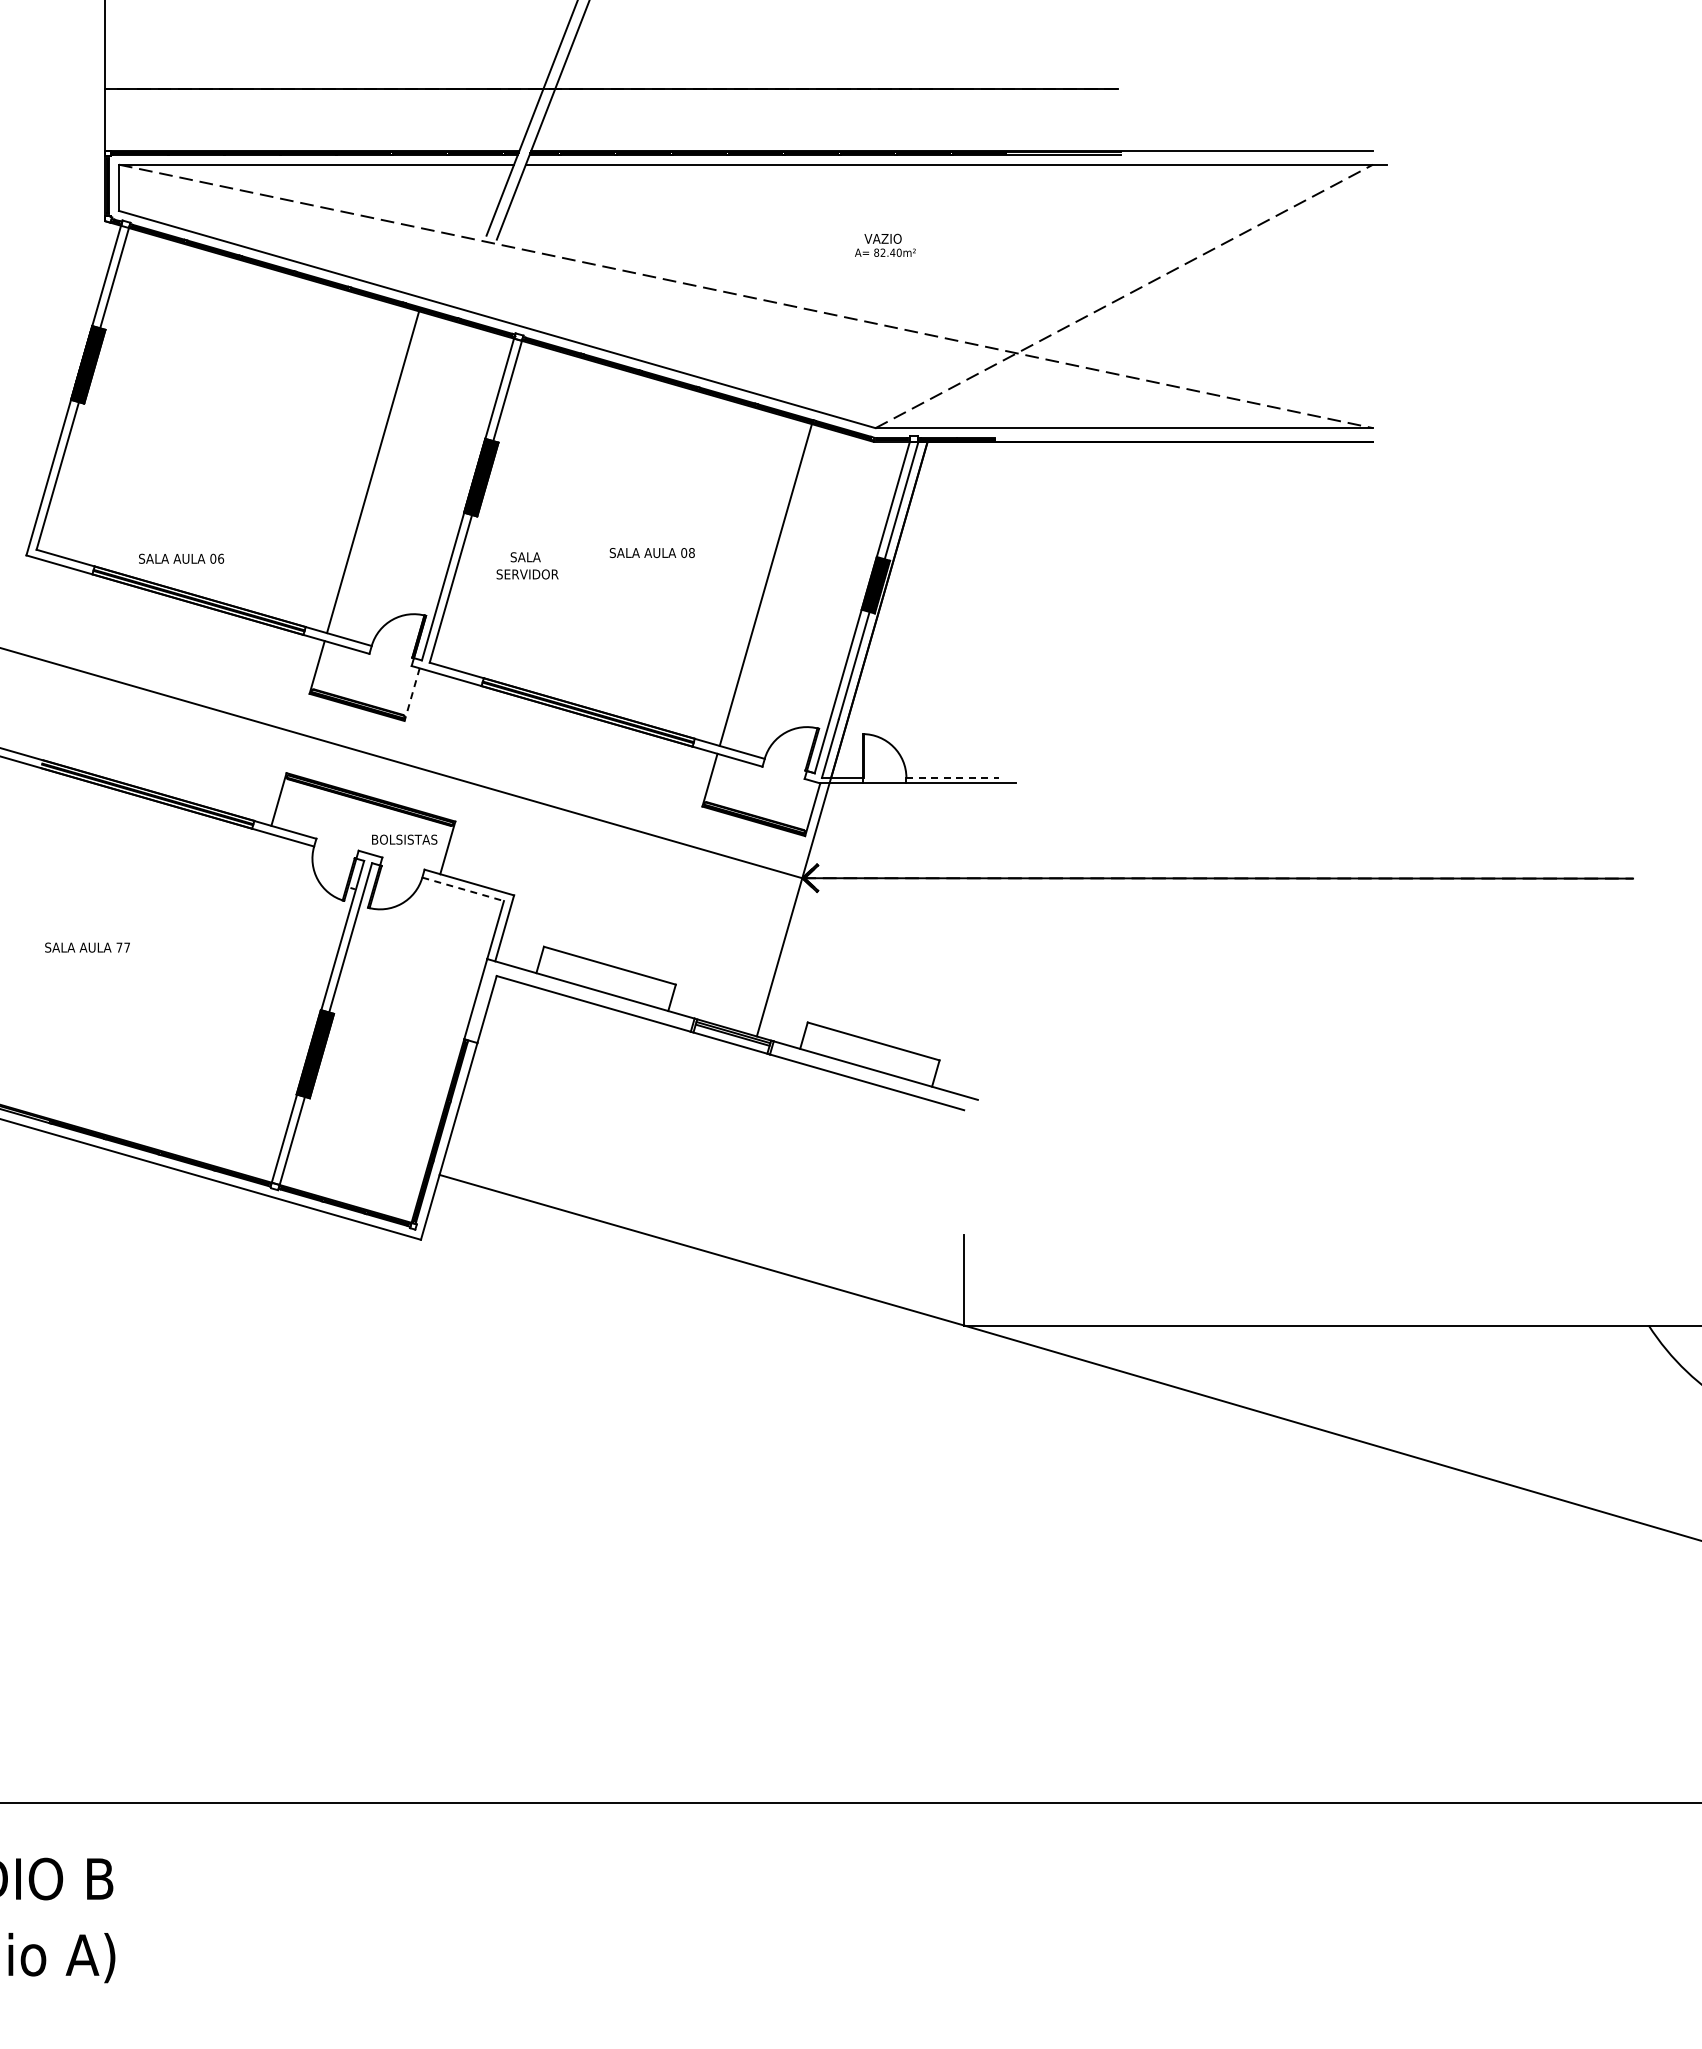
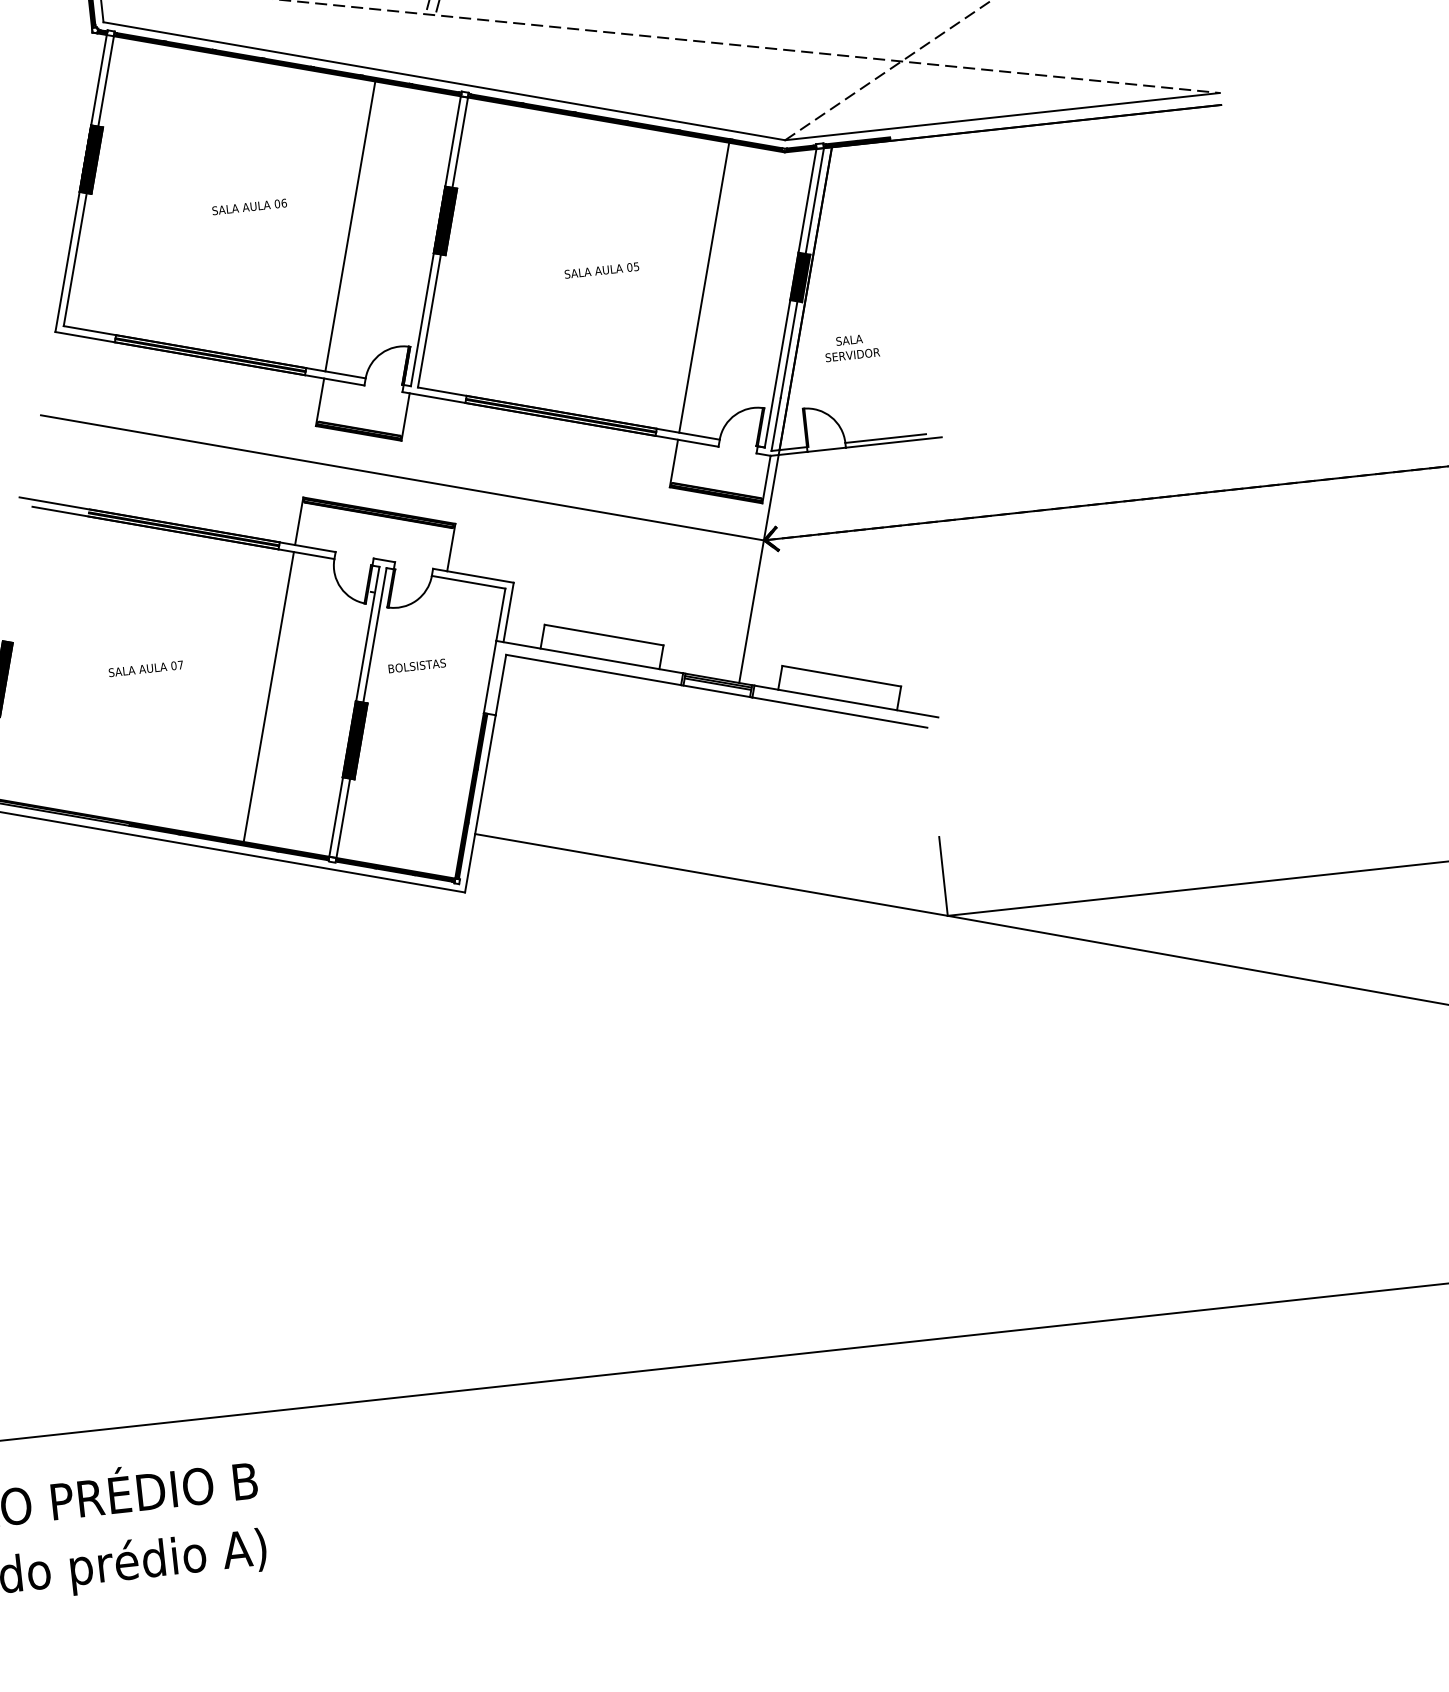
text: (691, 552) -> (636, 266), 08 -> 05
text: (181, 558) -> (249, 206), moved
text: (527, 565) -> (851, 347), moved
line: (412, 695) -> (405, 417), dashed -> solid
line: (953, 777) -> (886, 438), dashed -> solid
text: (404, 839) -> (417, 665), moved
line: (463, 889) -> (468, 582), dashed -> solid
text: (119, 947) -> (173, 665), 77 -> 07
line: (222, 994) -> (268, 697), added

